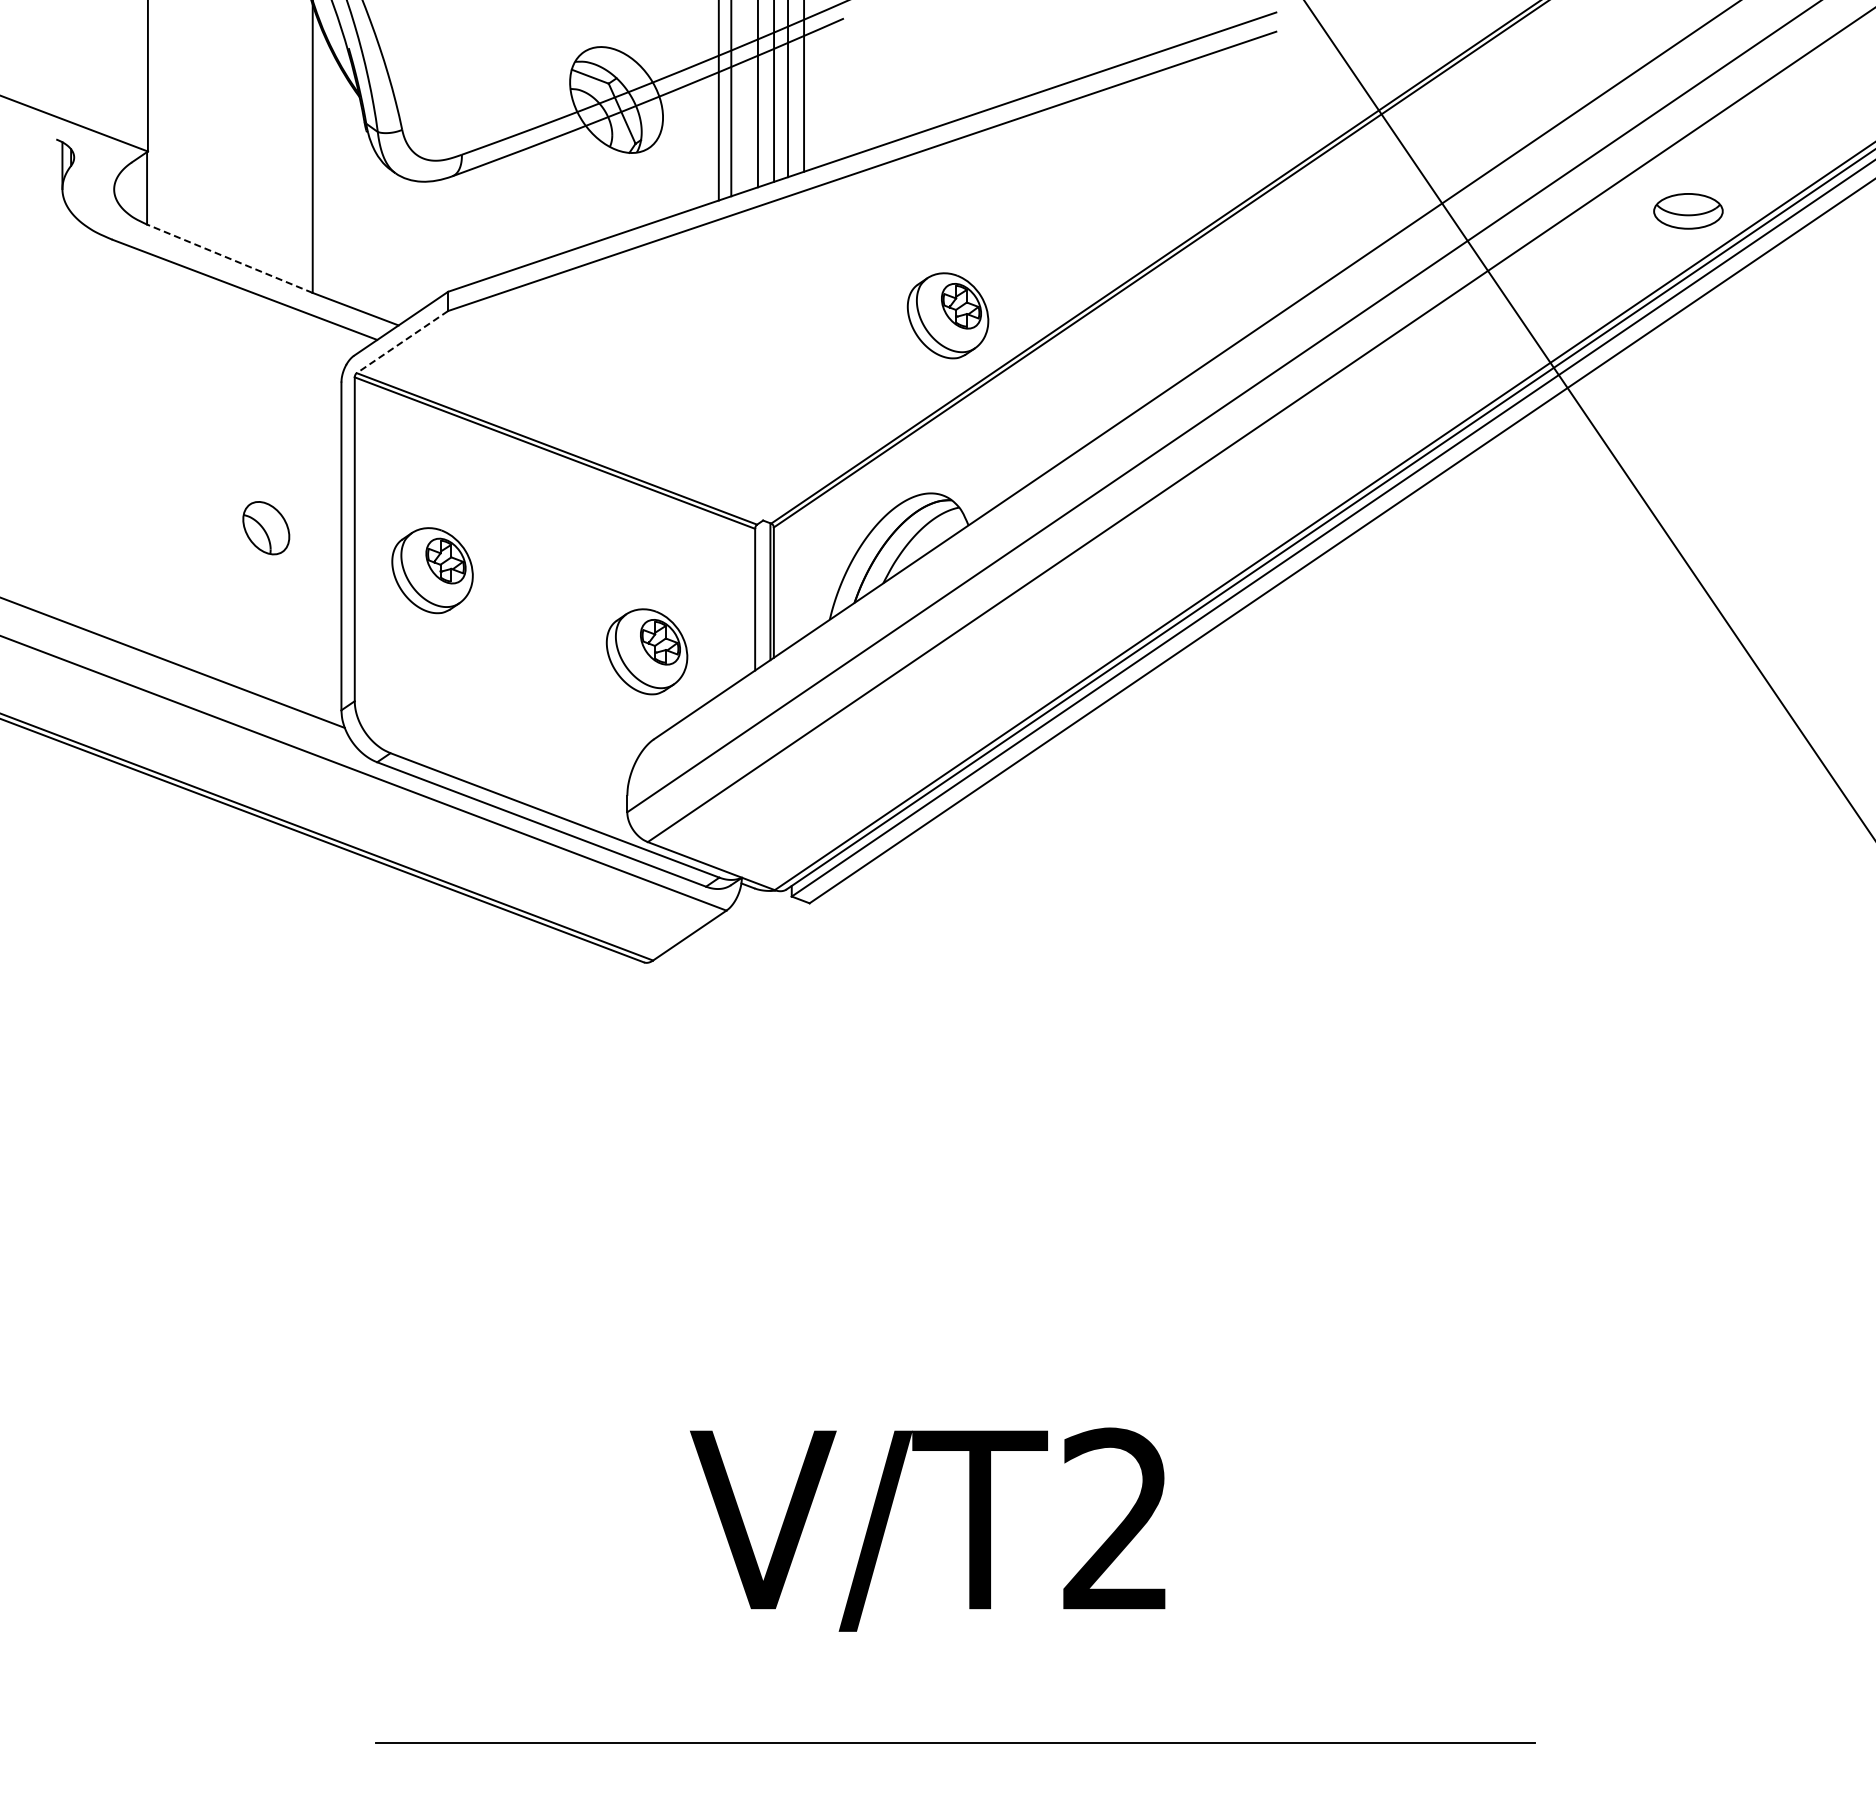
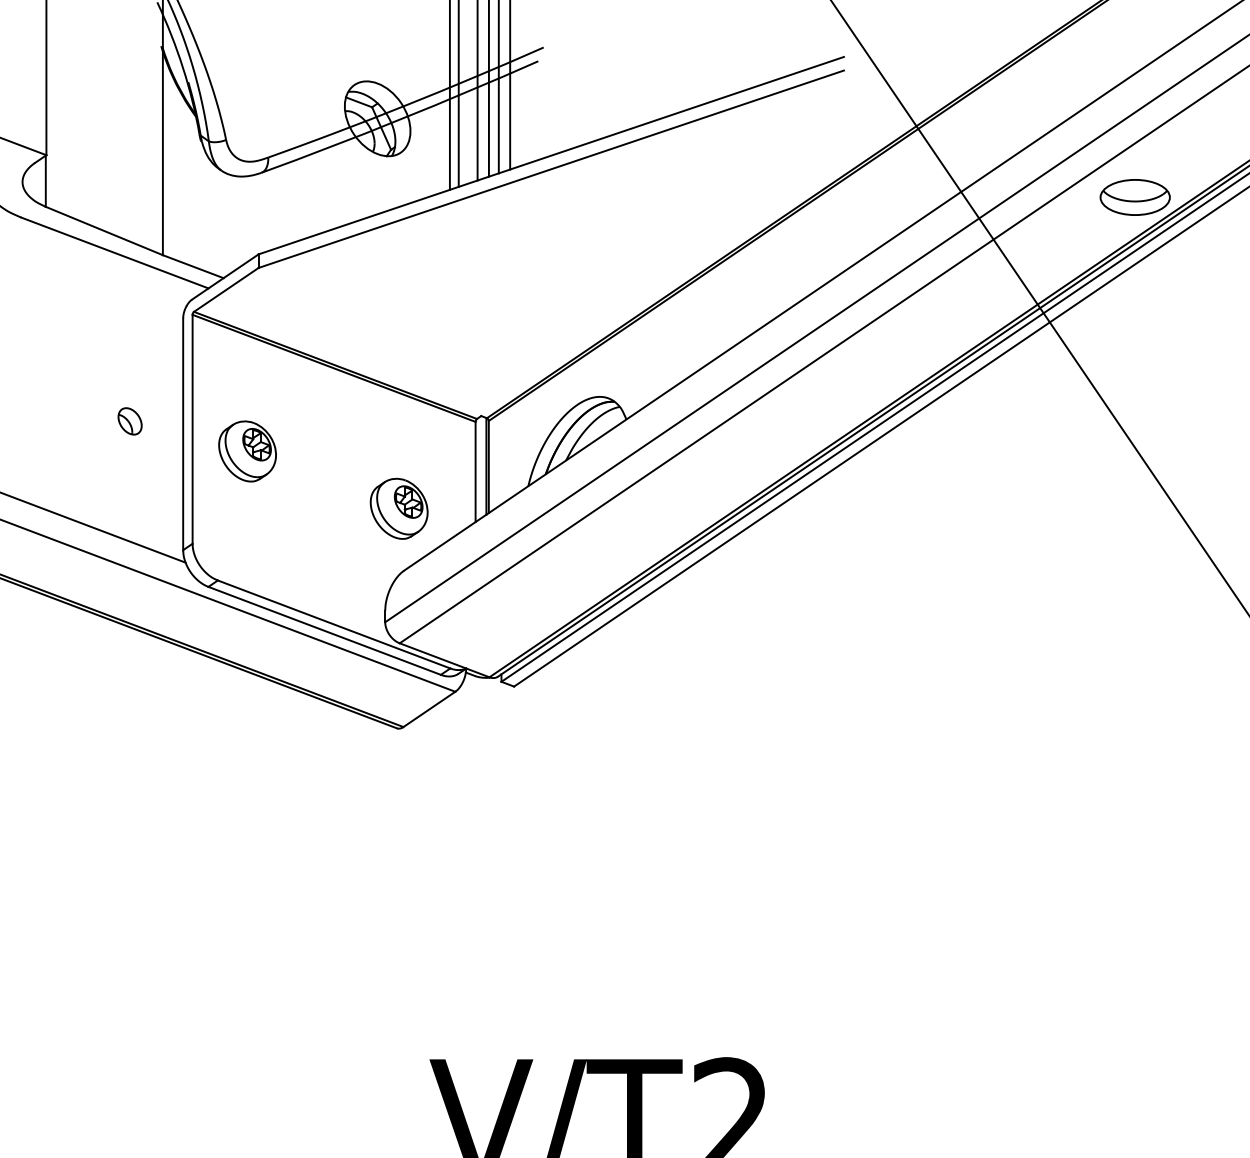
part: (1688, 211) -> (1135, 197), size x1.43
line: (229, 258) -> (104, 230), dashed -> solid
part: (947, 315) -> (611, 271), removed
line: (402, 342) -> (226, 290), dashed -> solid
part: (266, 527) -> (130, 420), size x0.71

